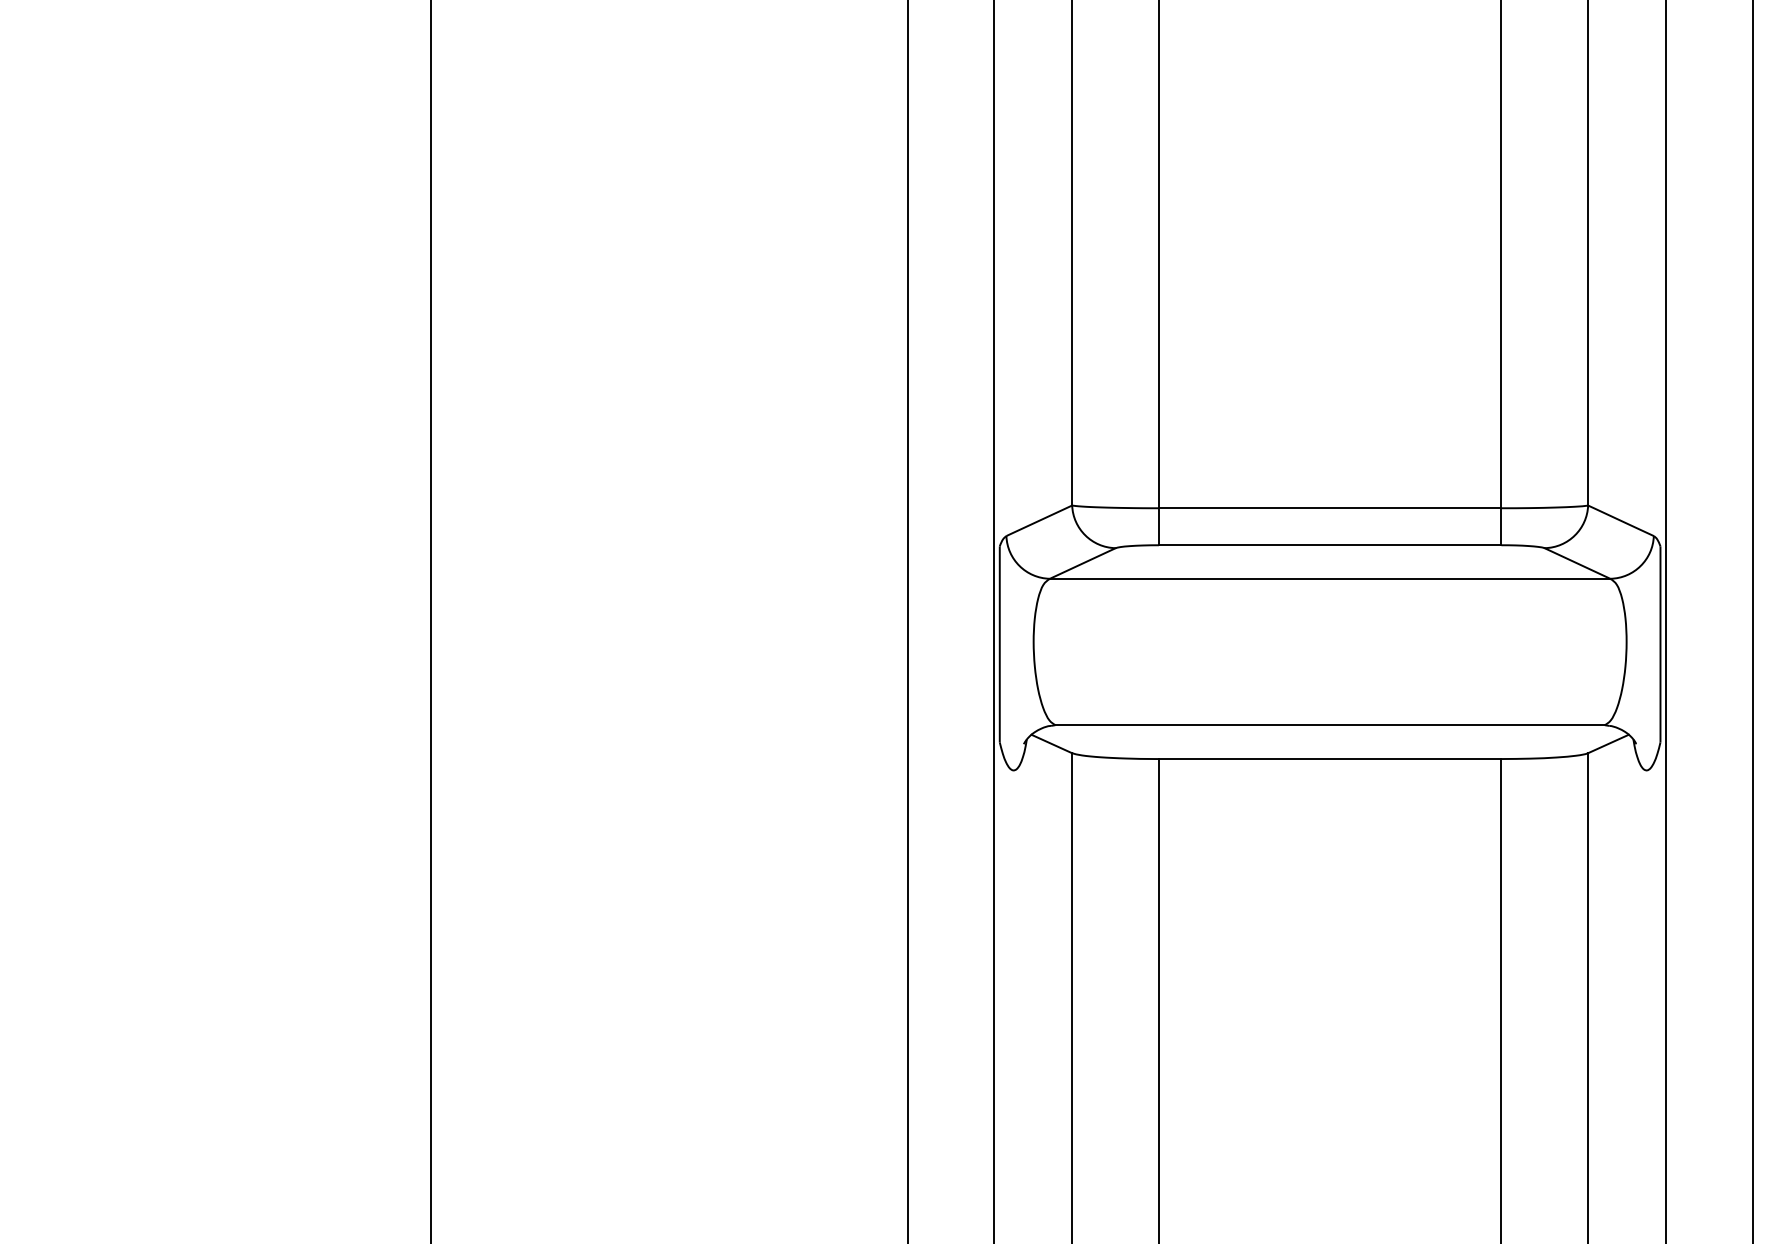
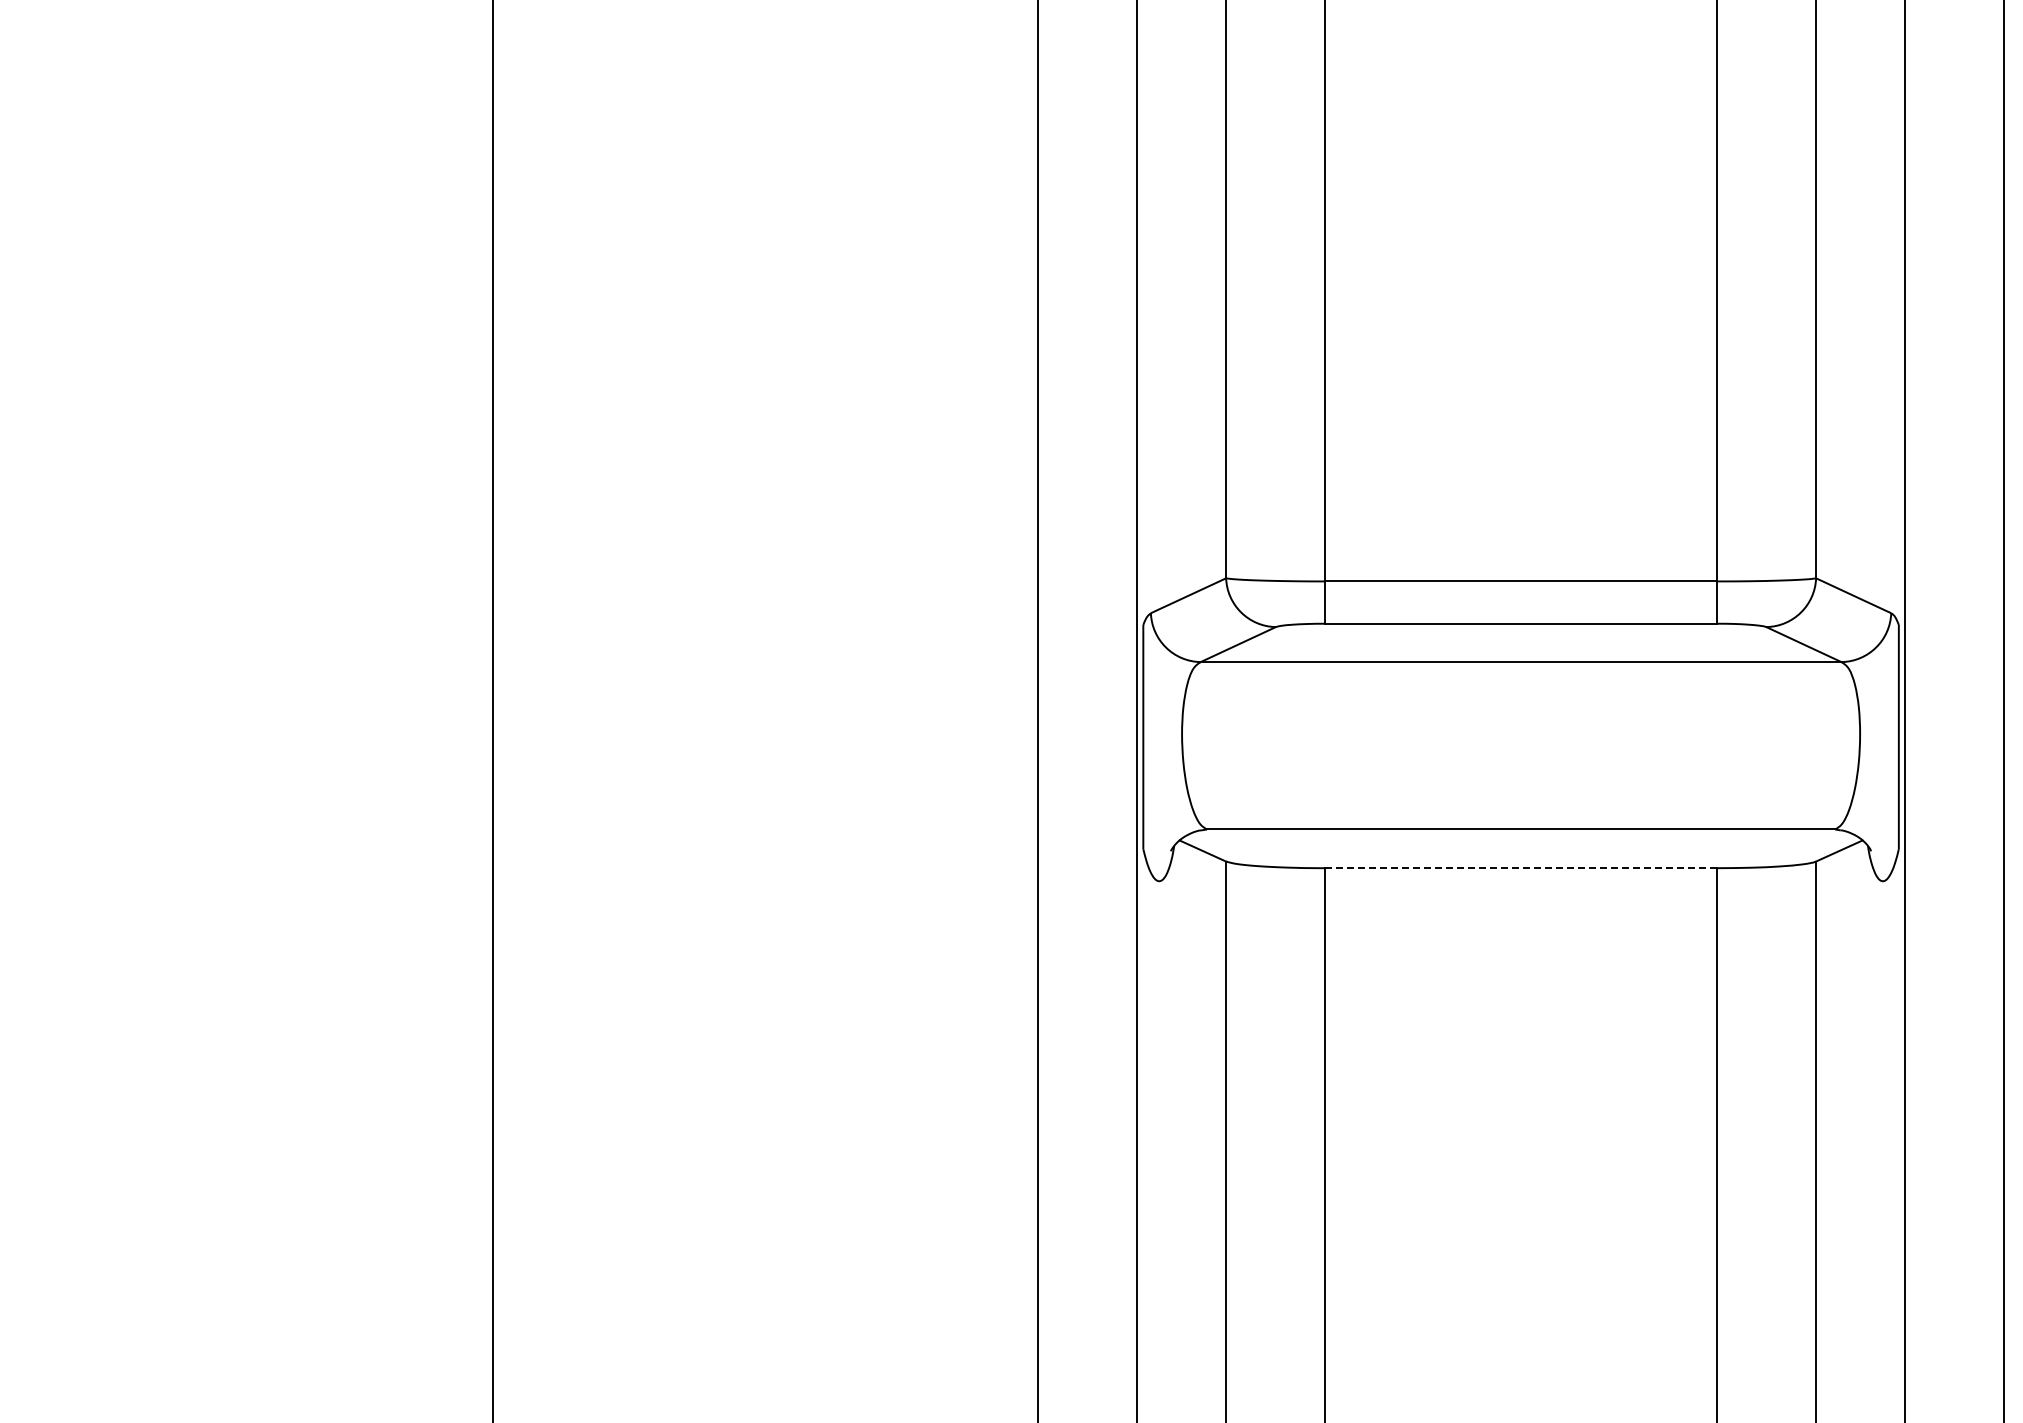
line: (1330, 759) -> (1521, 868), solid -> dashed

